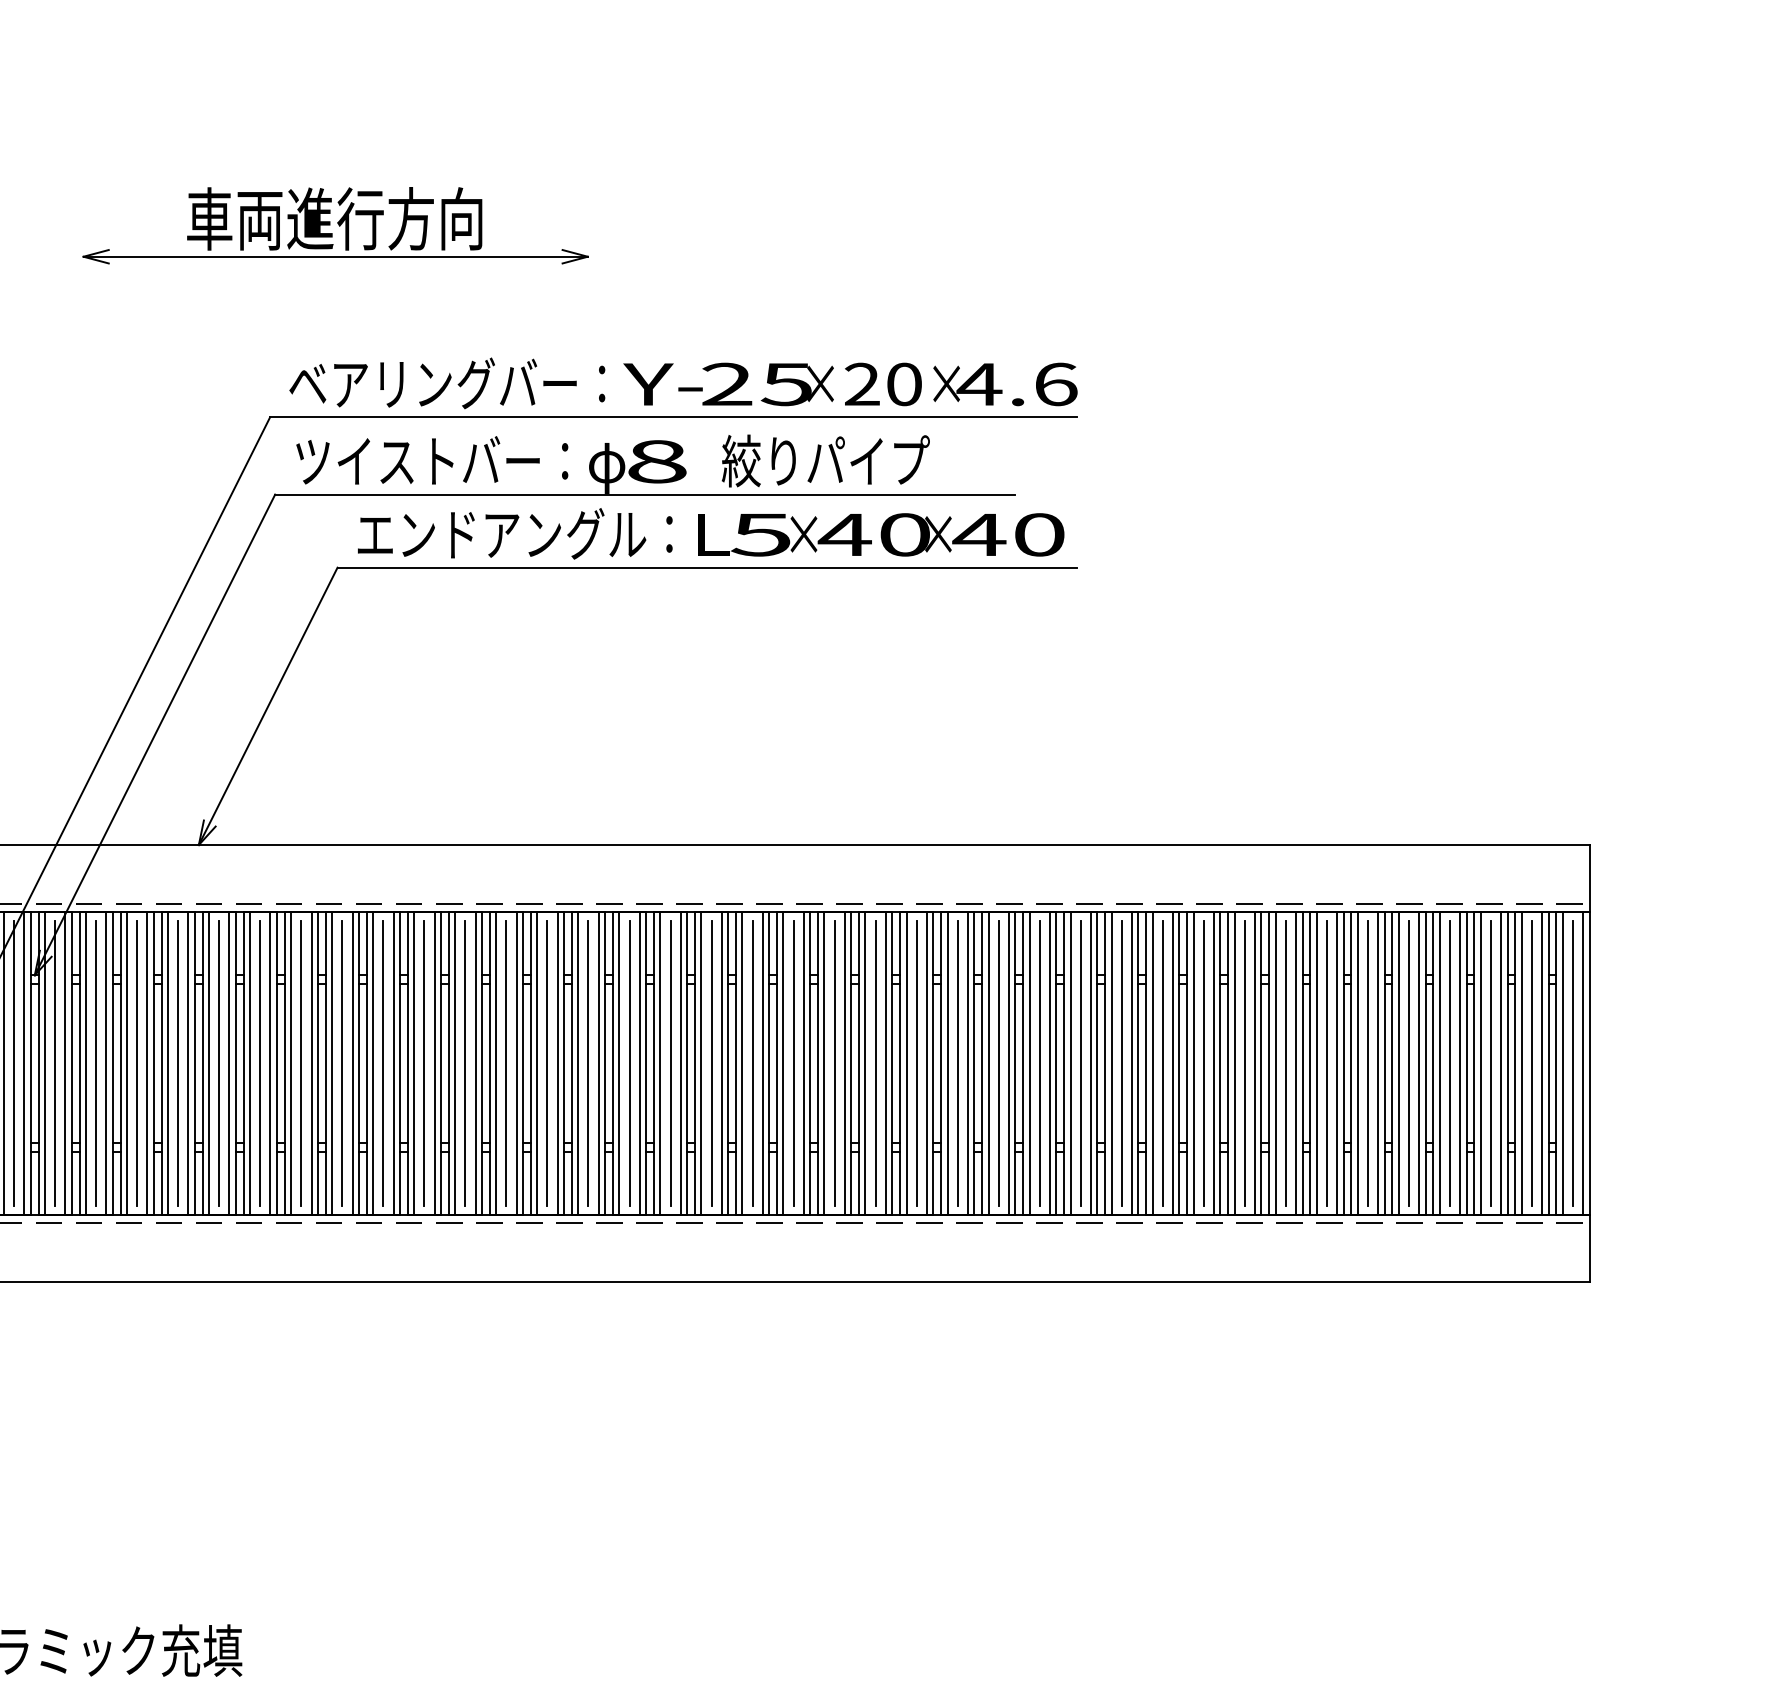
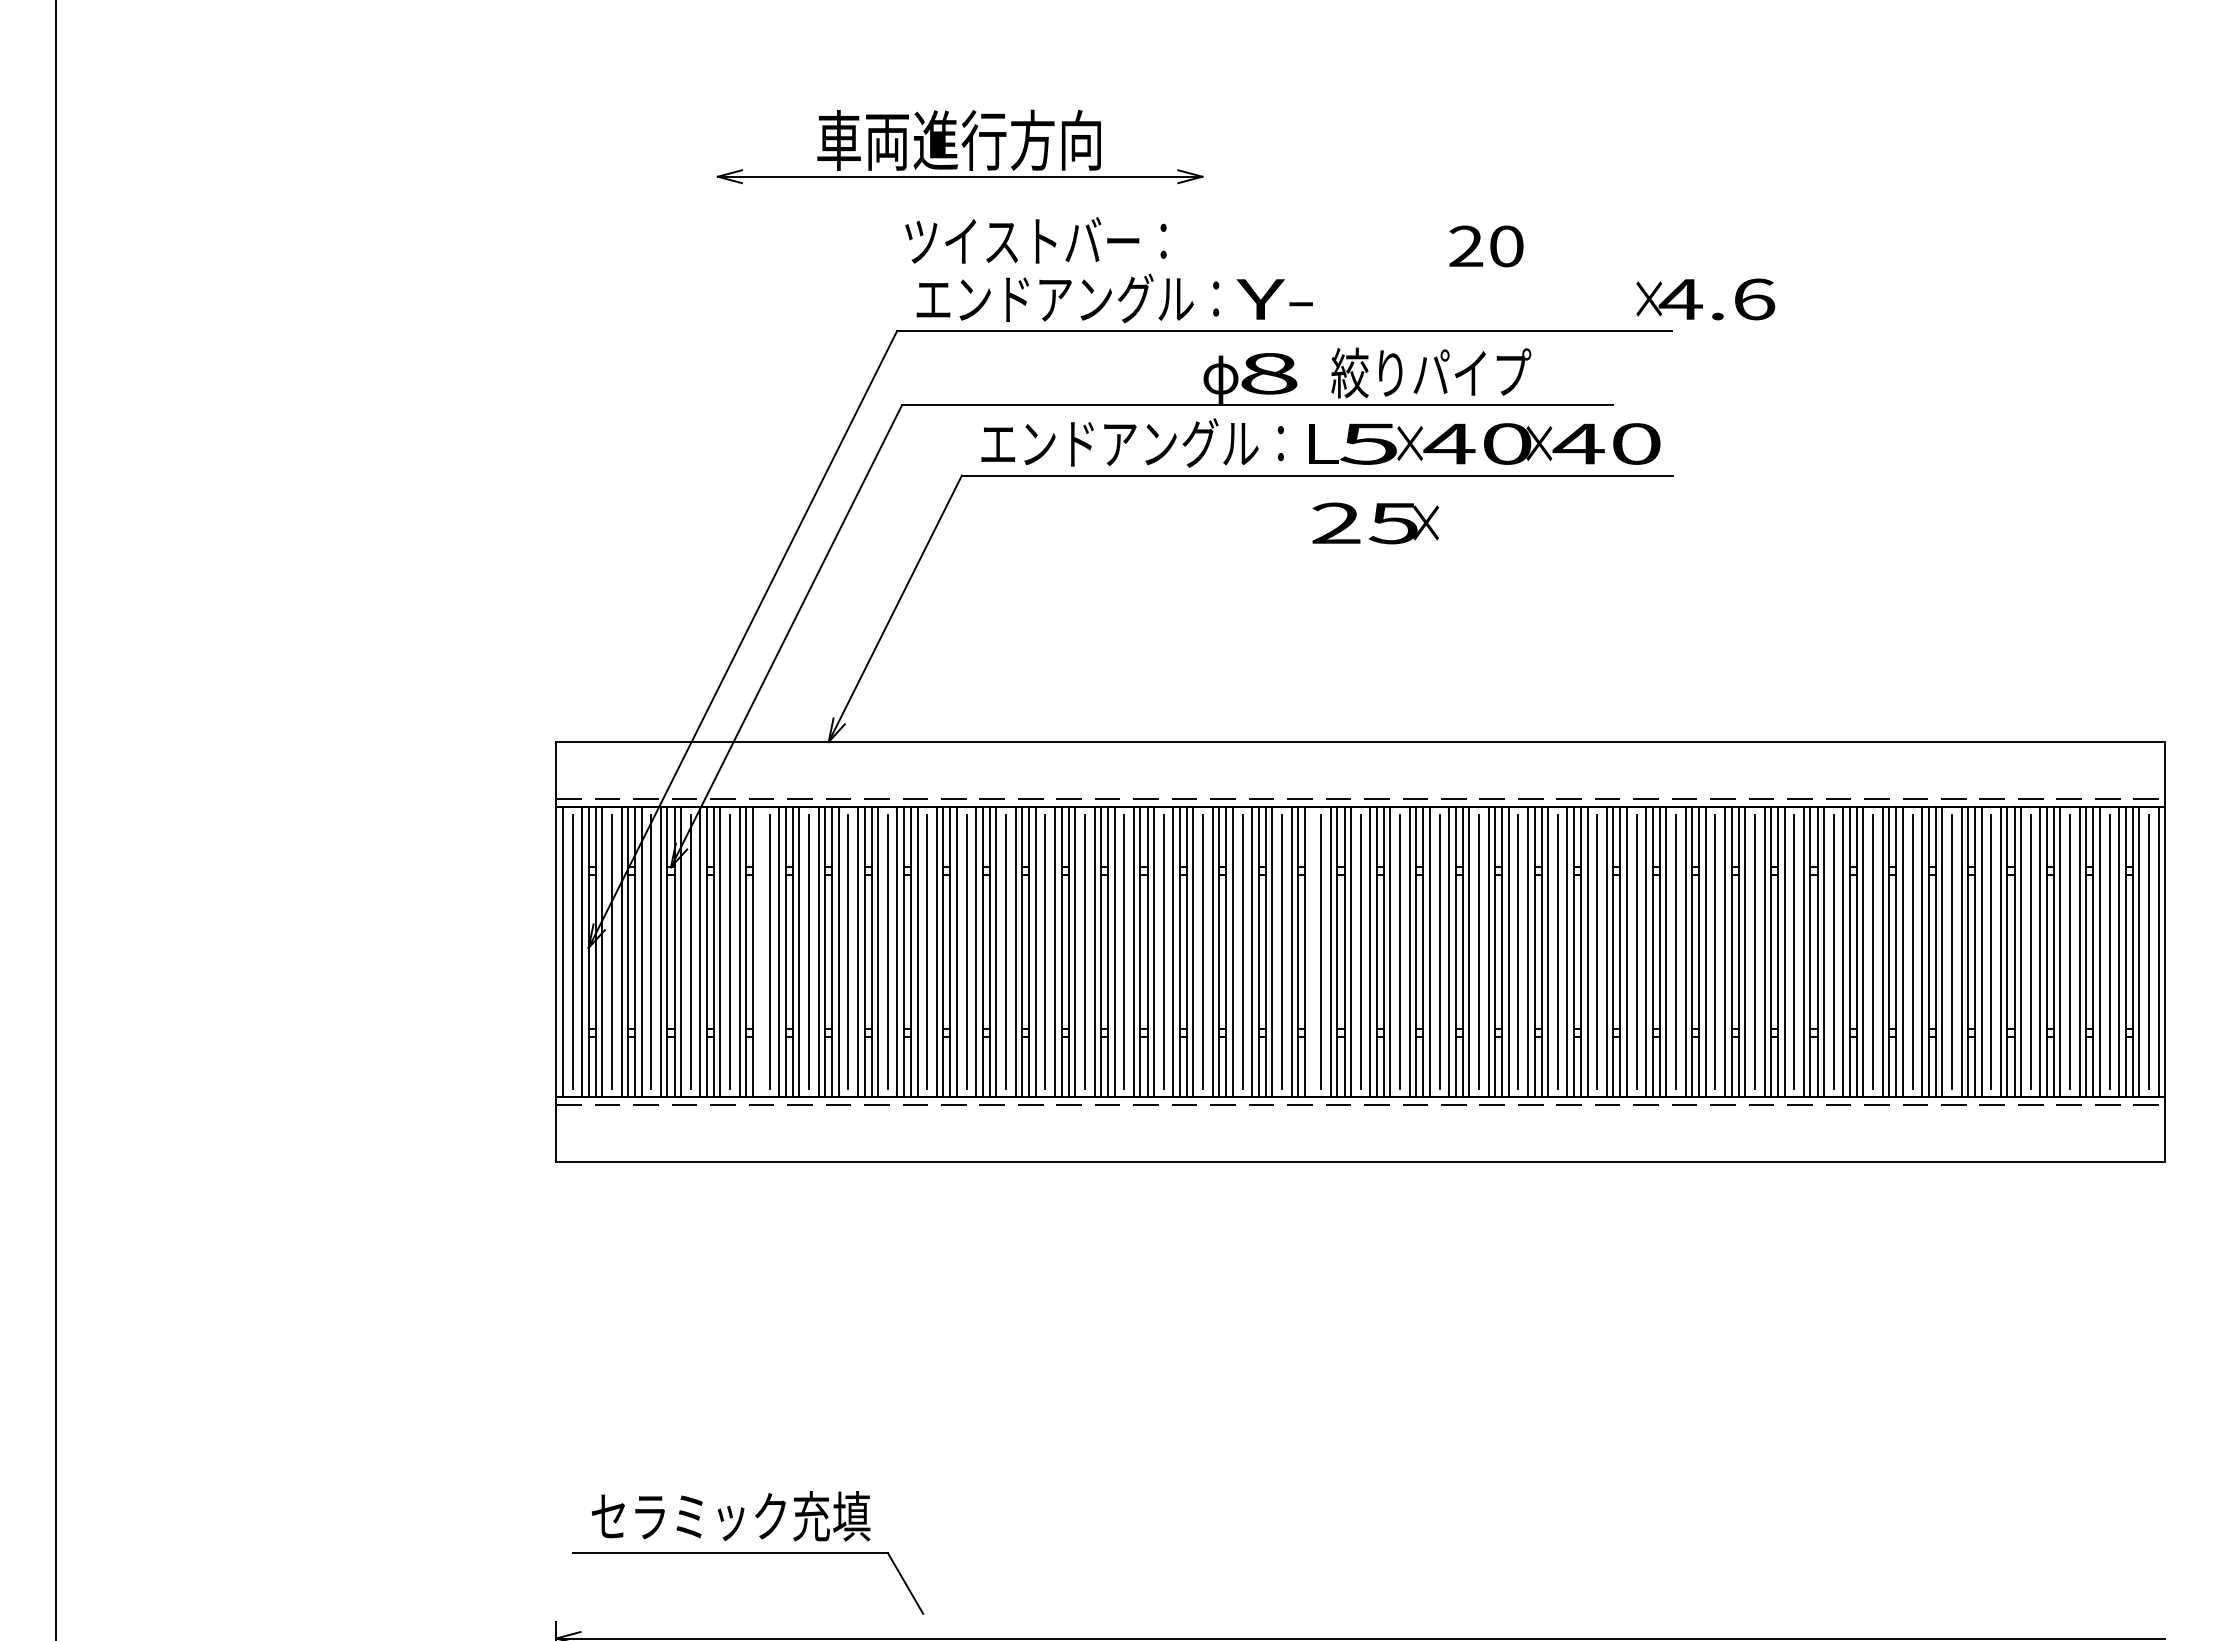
text: (433, 383) -> (1054, 298), ベアリングバー： -> エンドアングル：
text: (767, 384) -> (1375, 523), moved
text: (883, 384) -> (1486, 246), moved
text: (1005, 384) -> (1705, 299), moved
text: (431, 460) -> (1035, 240), moved
line: (126, 1062) -> (759, 951), removed
line: (701, 1062) -> (1311, 951), removed

